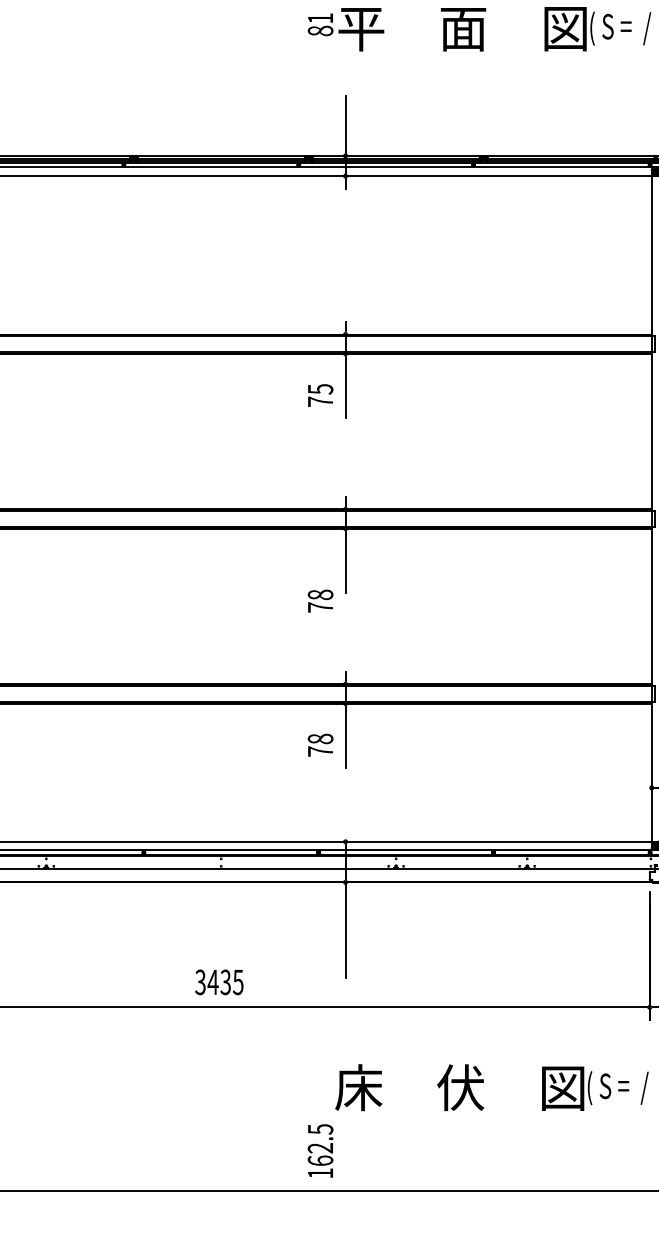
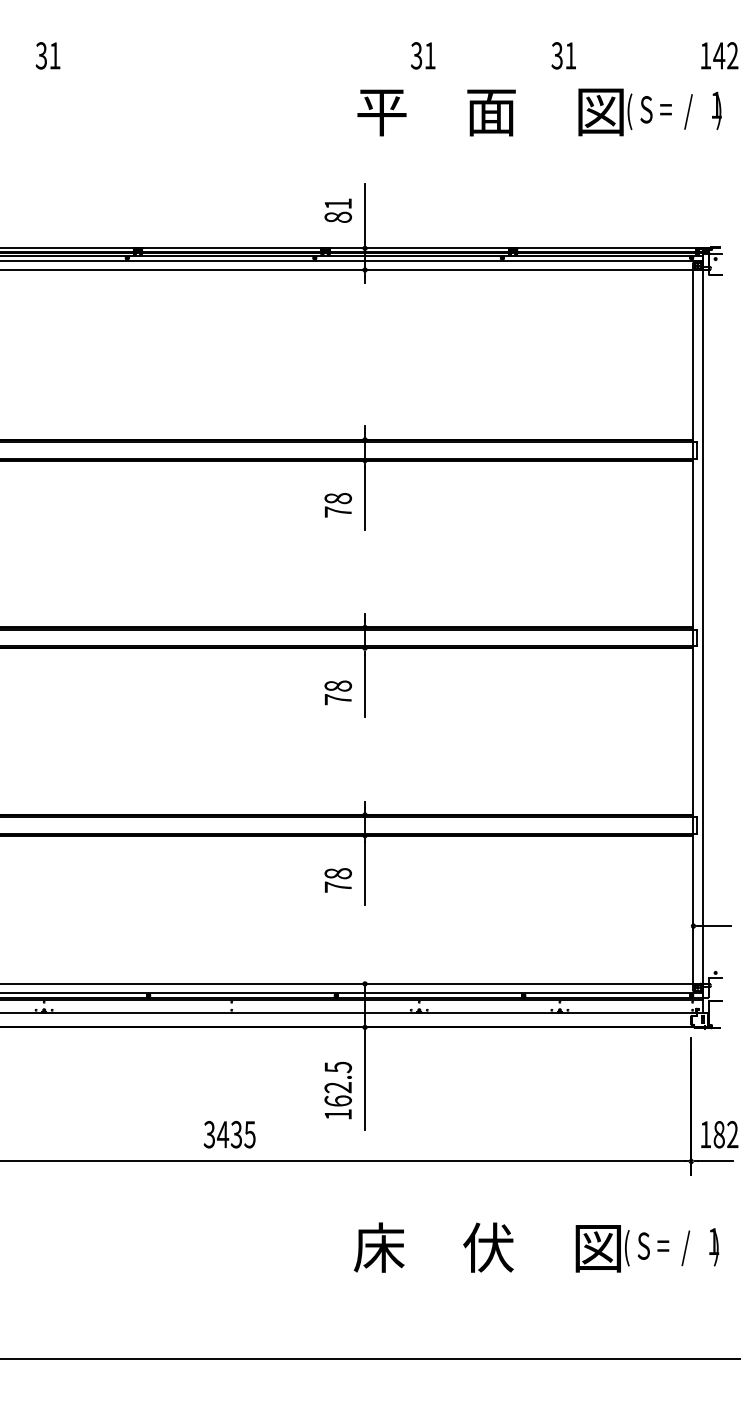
text: (319, 24) -> (337, 210), moved
text: (319, 389) -> (337, 498), 75 -> 78
text: (319, 600) -> (337, 692), moved
text: (319, 1150) -> (337, 1090), moved

